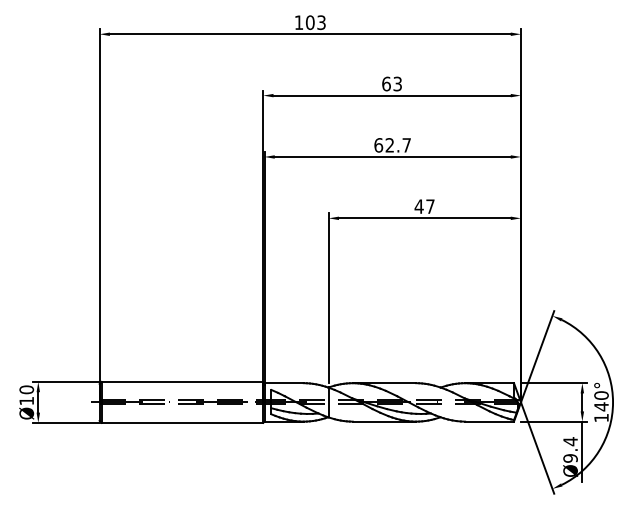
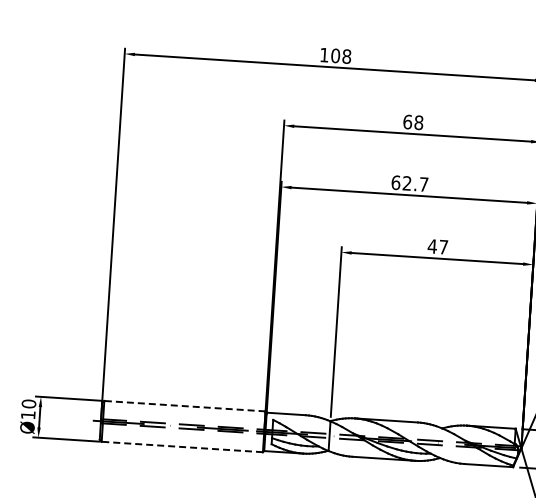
text: (321, 22) -> (346, 56), 103 -> 108
text: (397, 83) -> (418, 122), 63 -> 68
line: (182, 381) -> (184, 405), solid -> dashed
line: (182, 422) -> (182, 446), solid -> dashed

